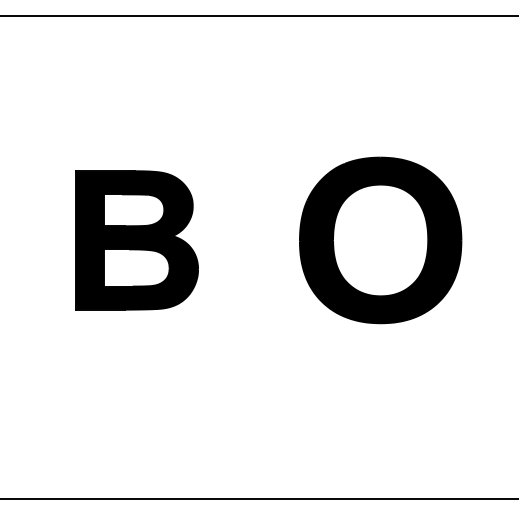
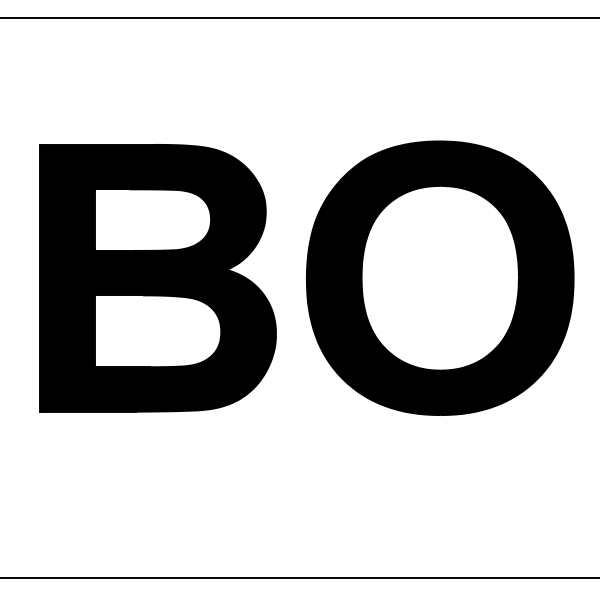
part: (136, 240) -> (157, 278), size x1.67
part: (380, 240) -> (439, 278), size x1.43

